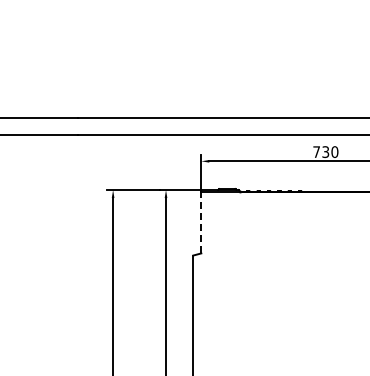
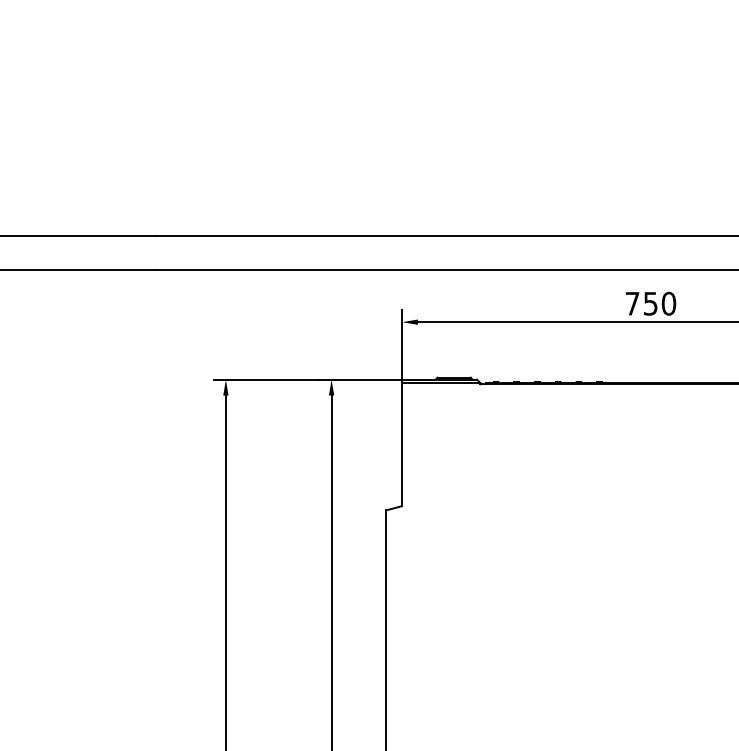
text: (325, 151) -> (650, 302), 730 -> 750
line: (201, 222) -> (402, 444), dashed -> solid

